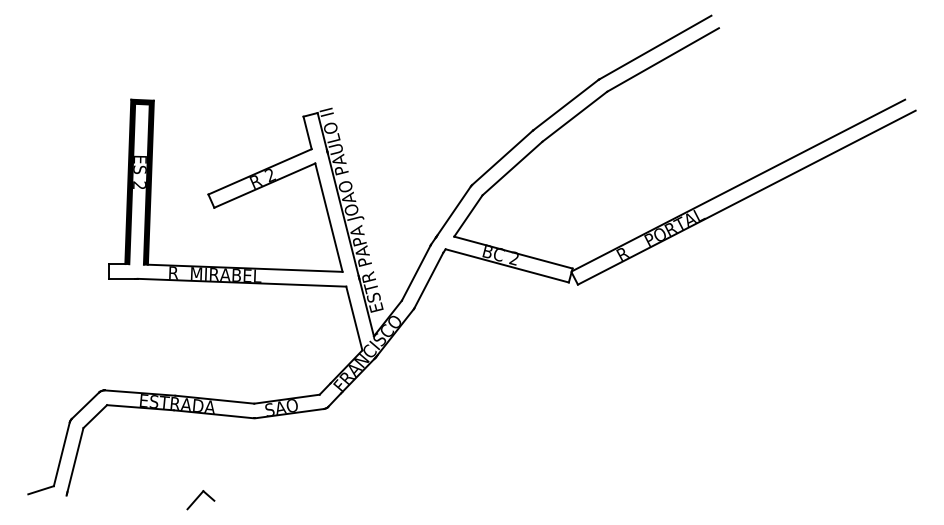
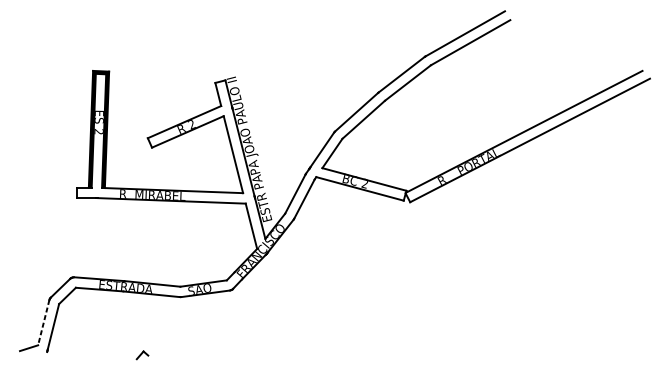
line: (61, 454) -> (43, 322), solid -> dashed
part: (200, 500) -> (142, 355), size x0.6

